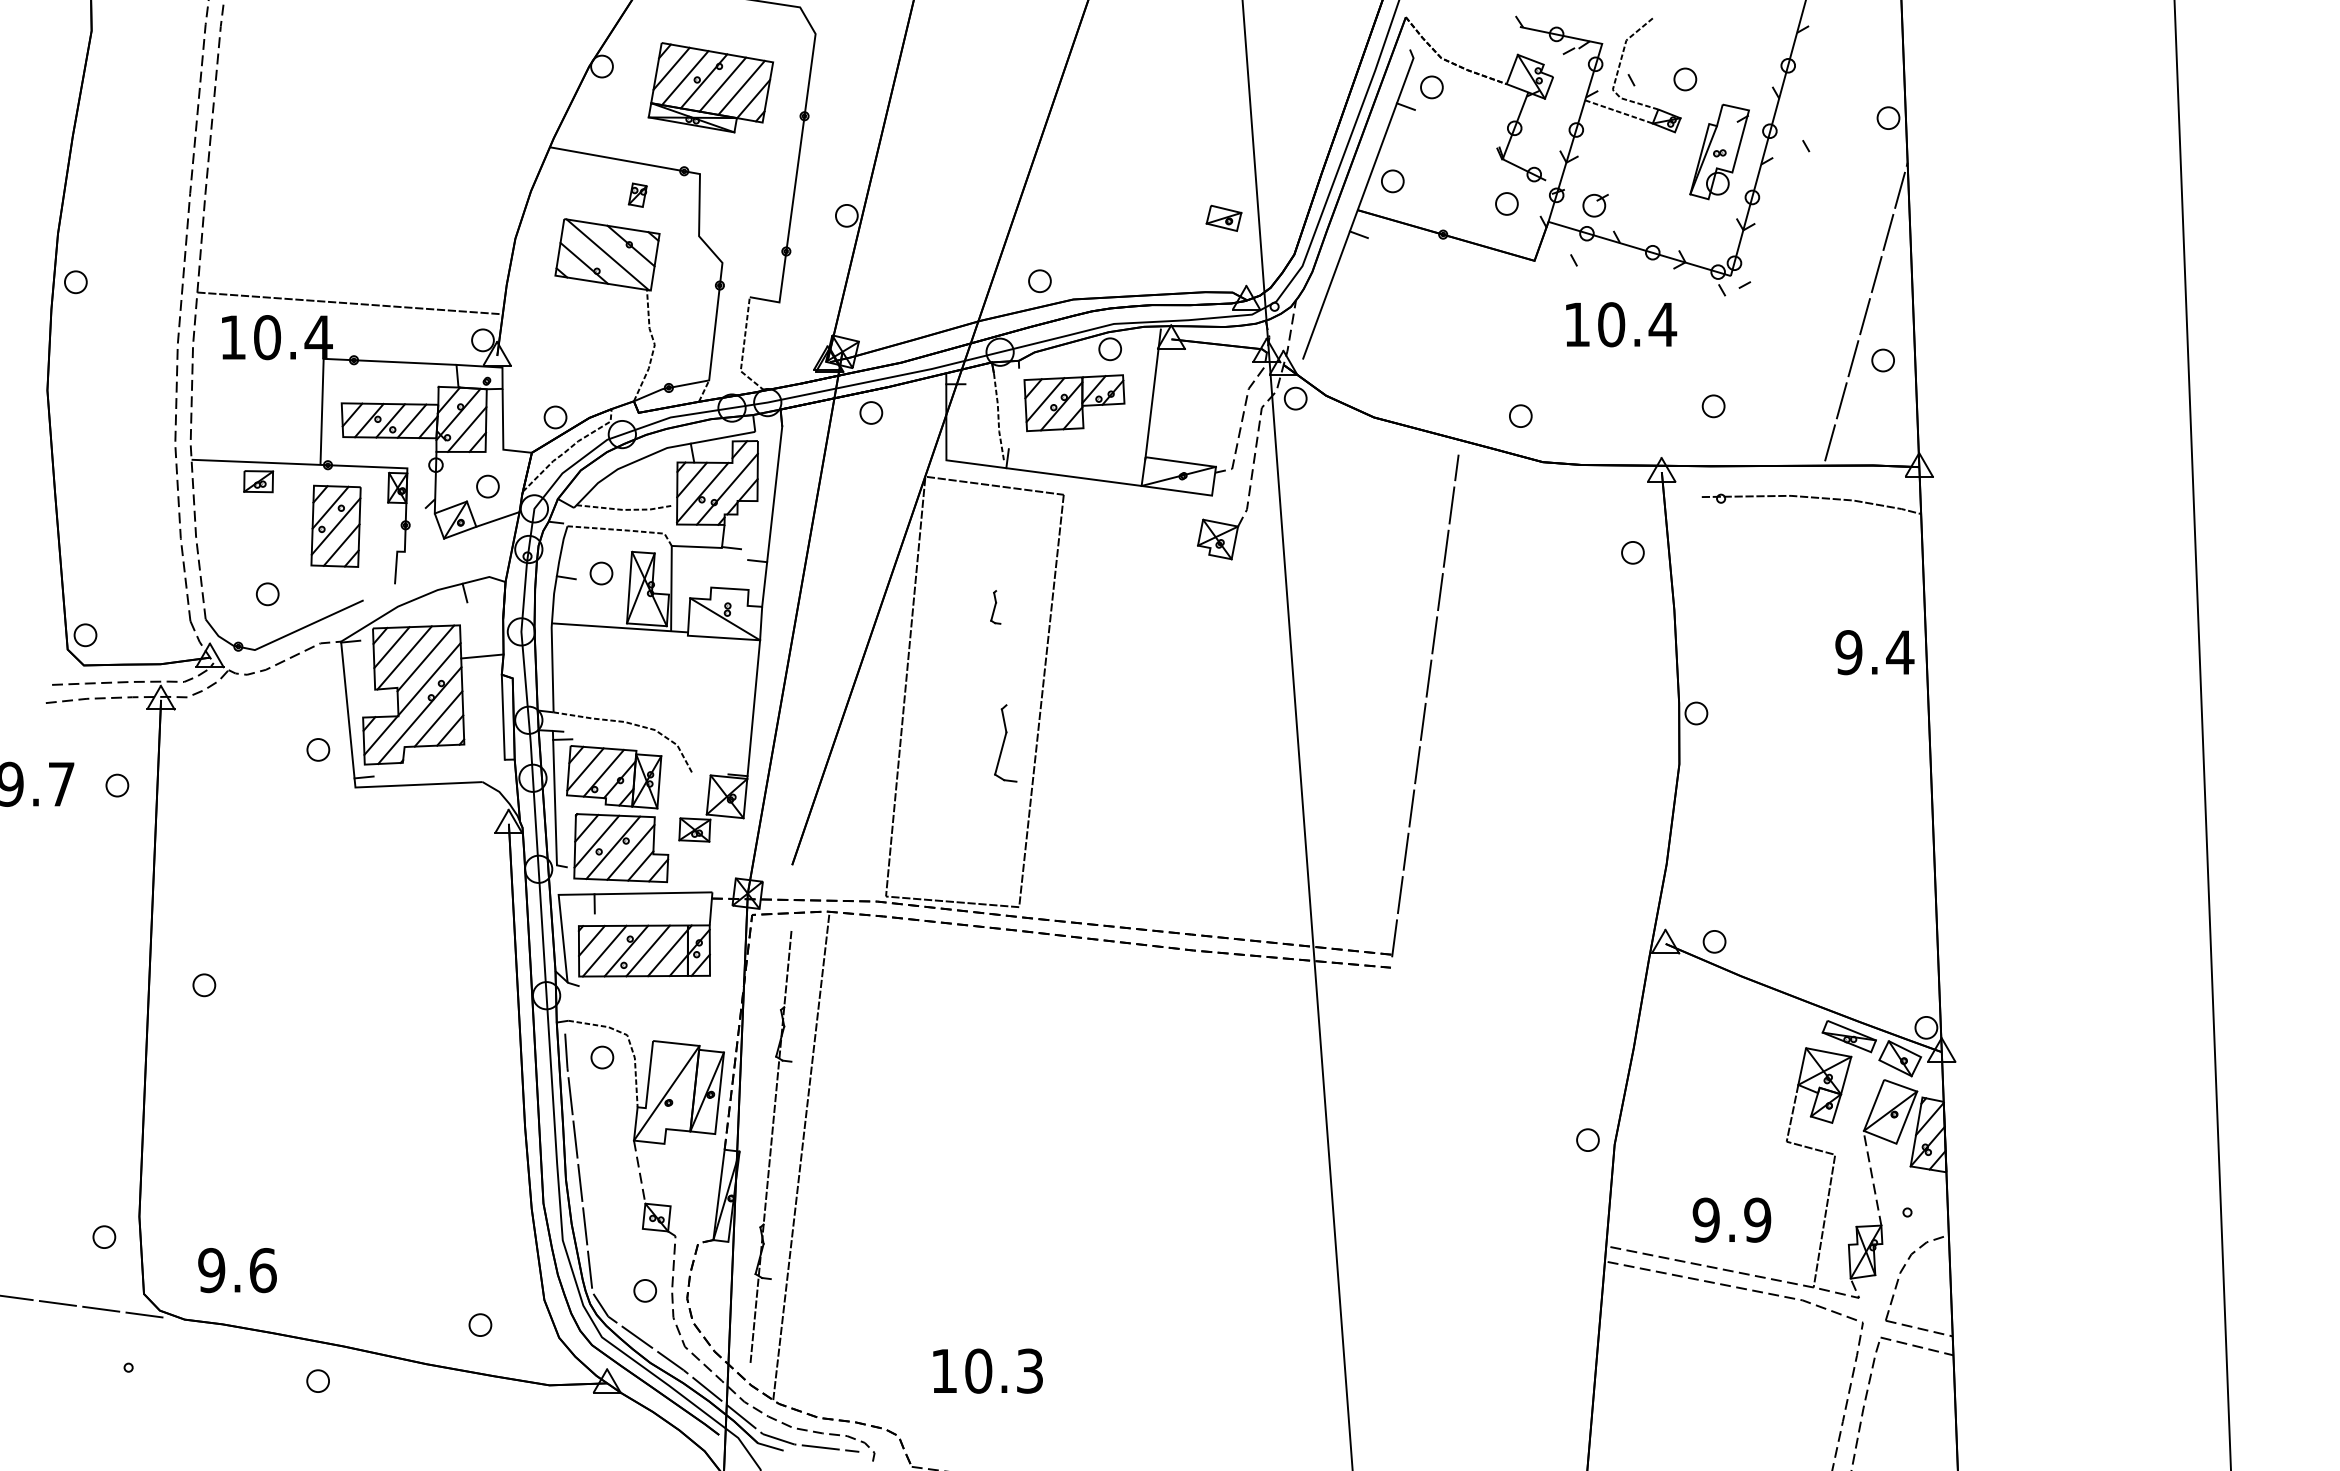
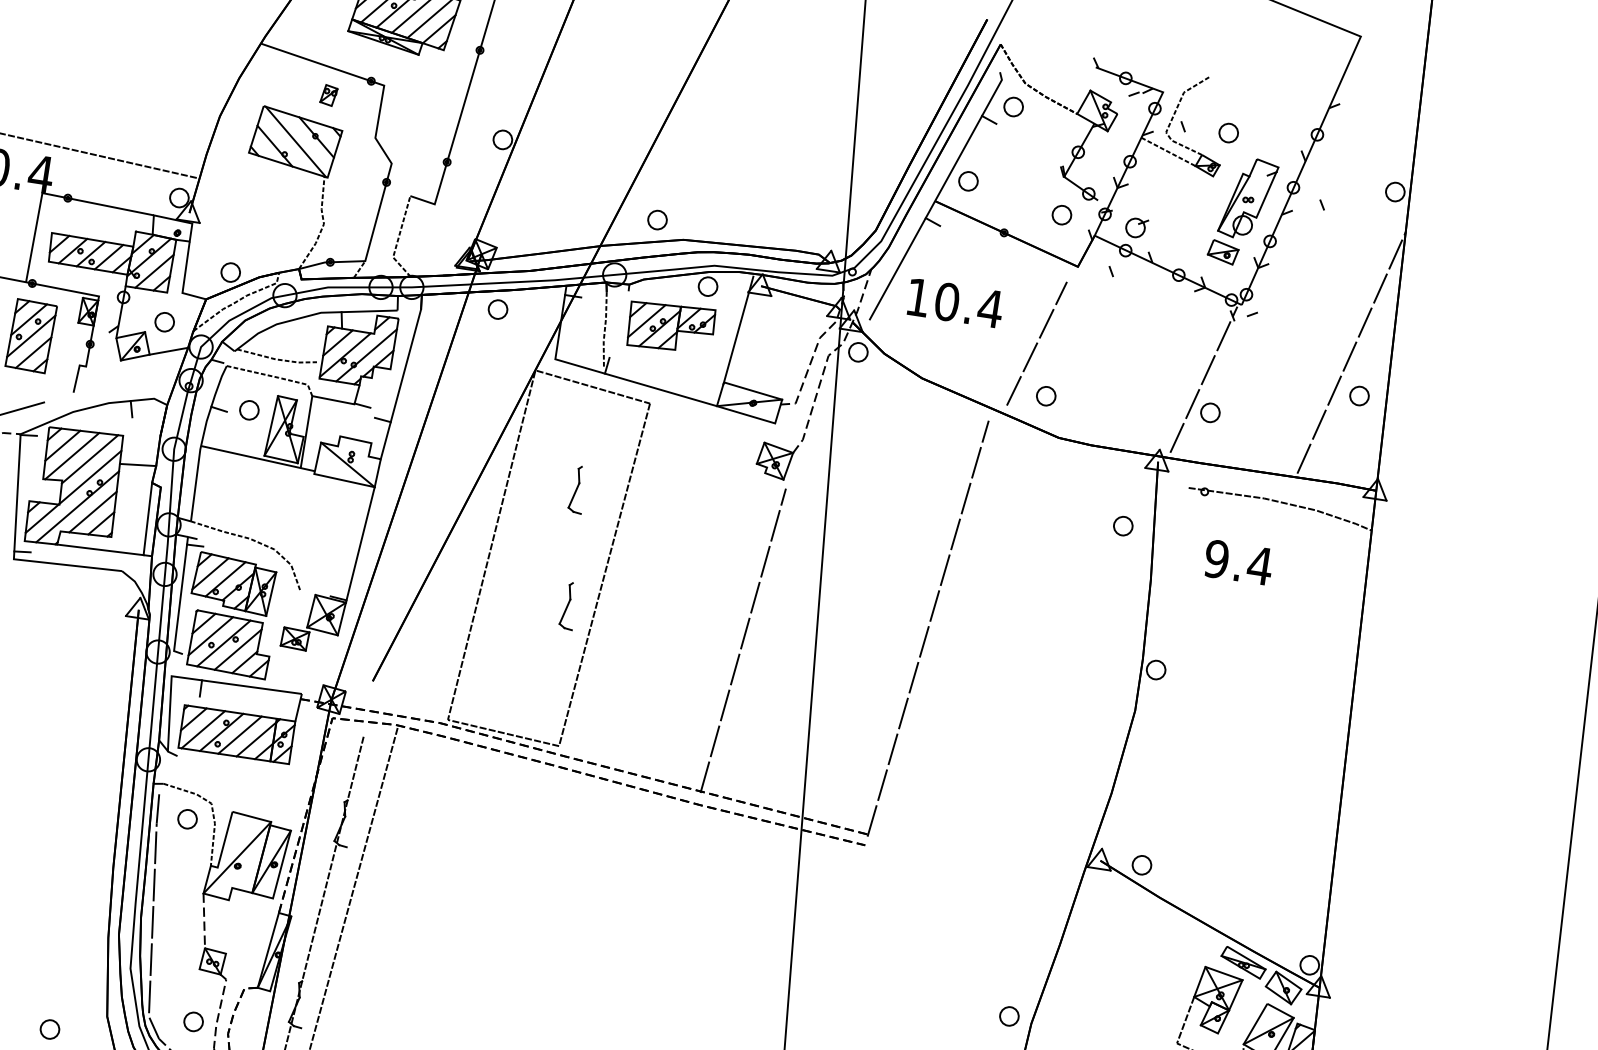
part: (1223, 217) -> (1222, 251), moved
text: (1621, 324) -> (955, 303), moved
line: (1500, 356) -> (1036, 343), added
line: (1700, 368) -> (1204, 379), added
part: (995, 607) -> (577, 489), size x1.67
text: (1874, 652) -> (1238, 562), moved
part: (1005, 743) -> (568, 606), size x0.71
line: (1213, 752) -> (743, 640), added
line: (453, 760) -> (100, 549), added

